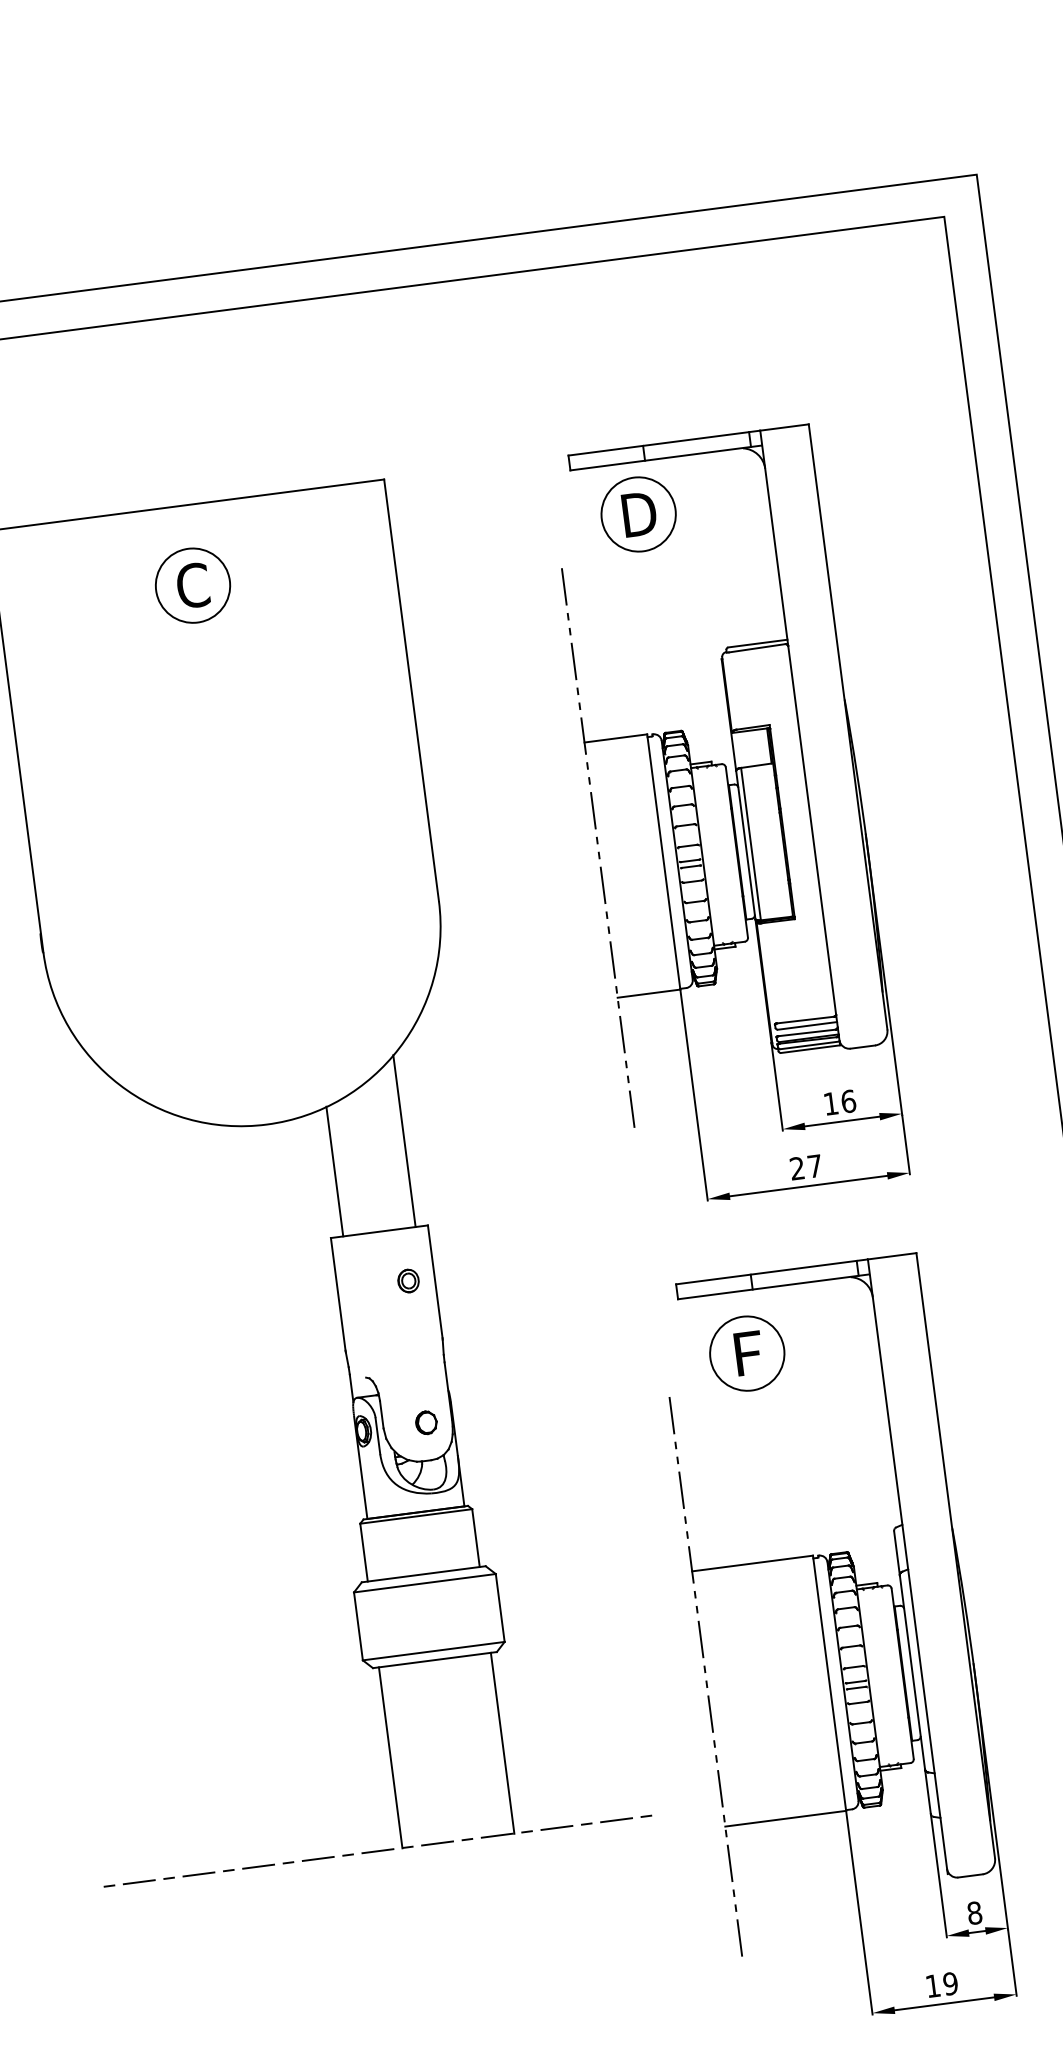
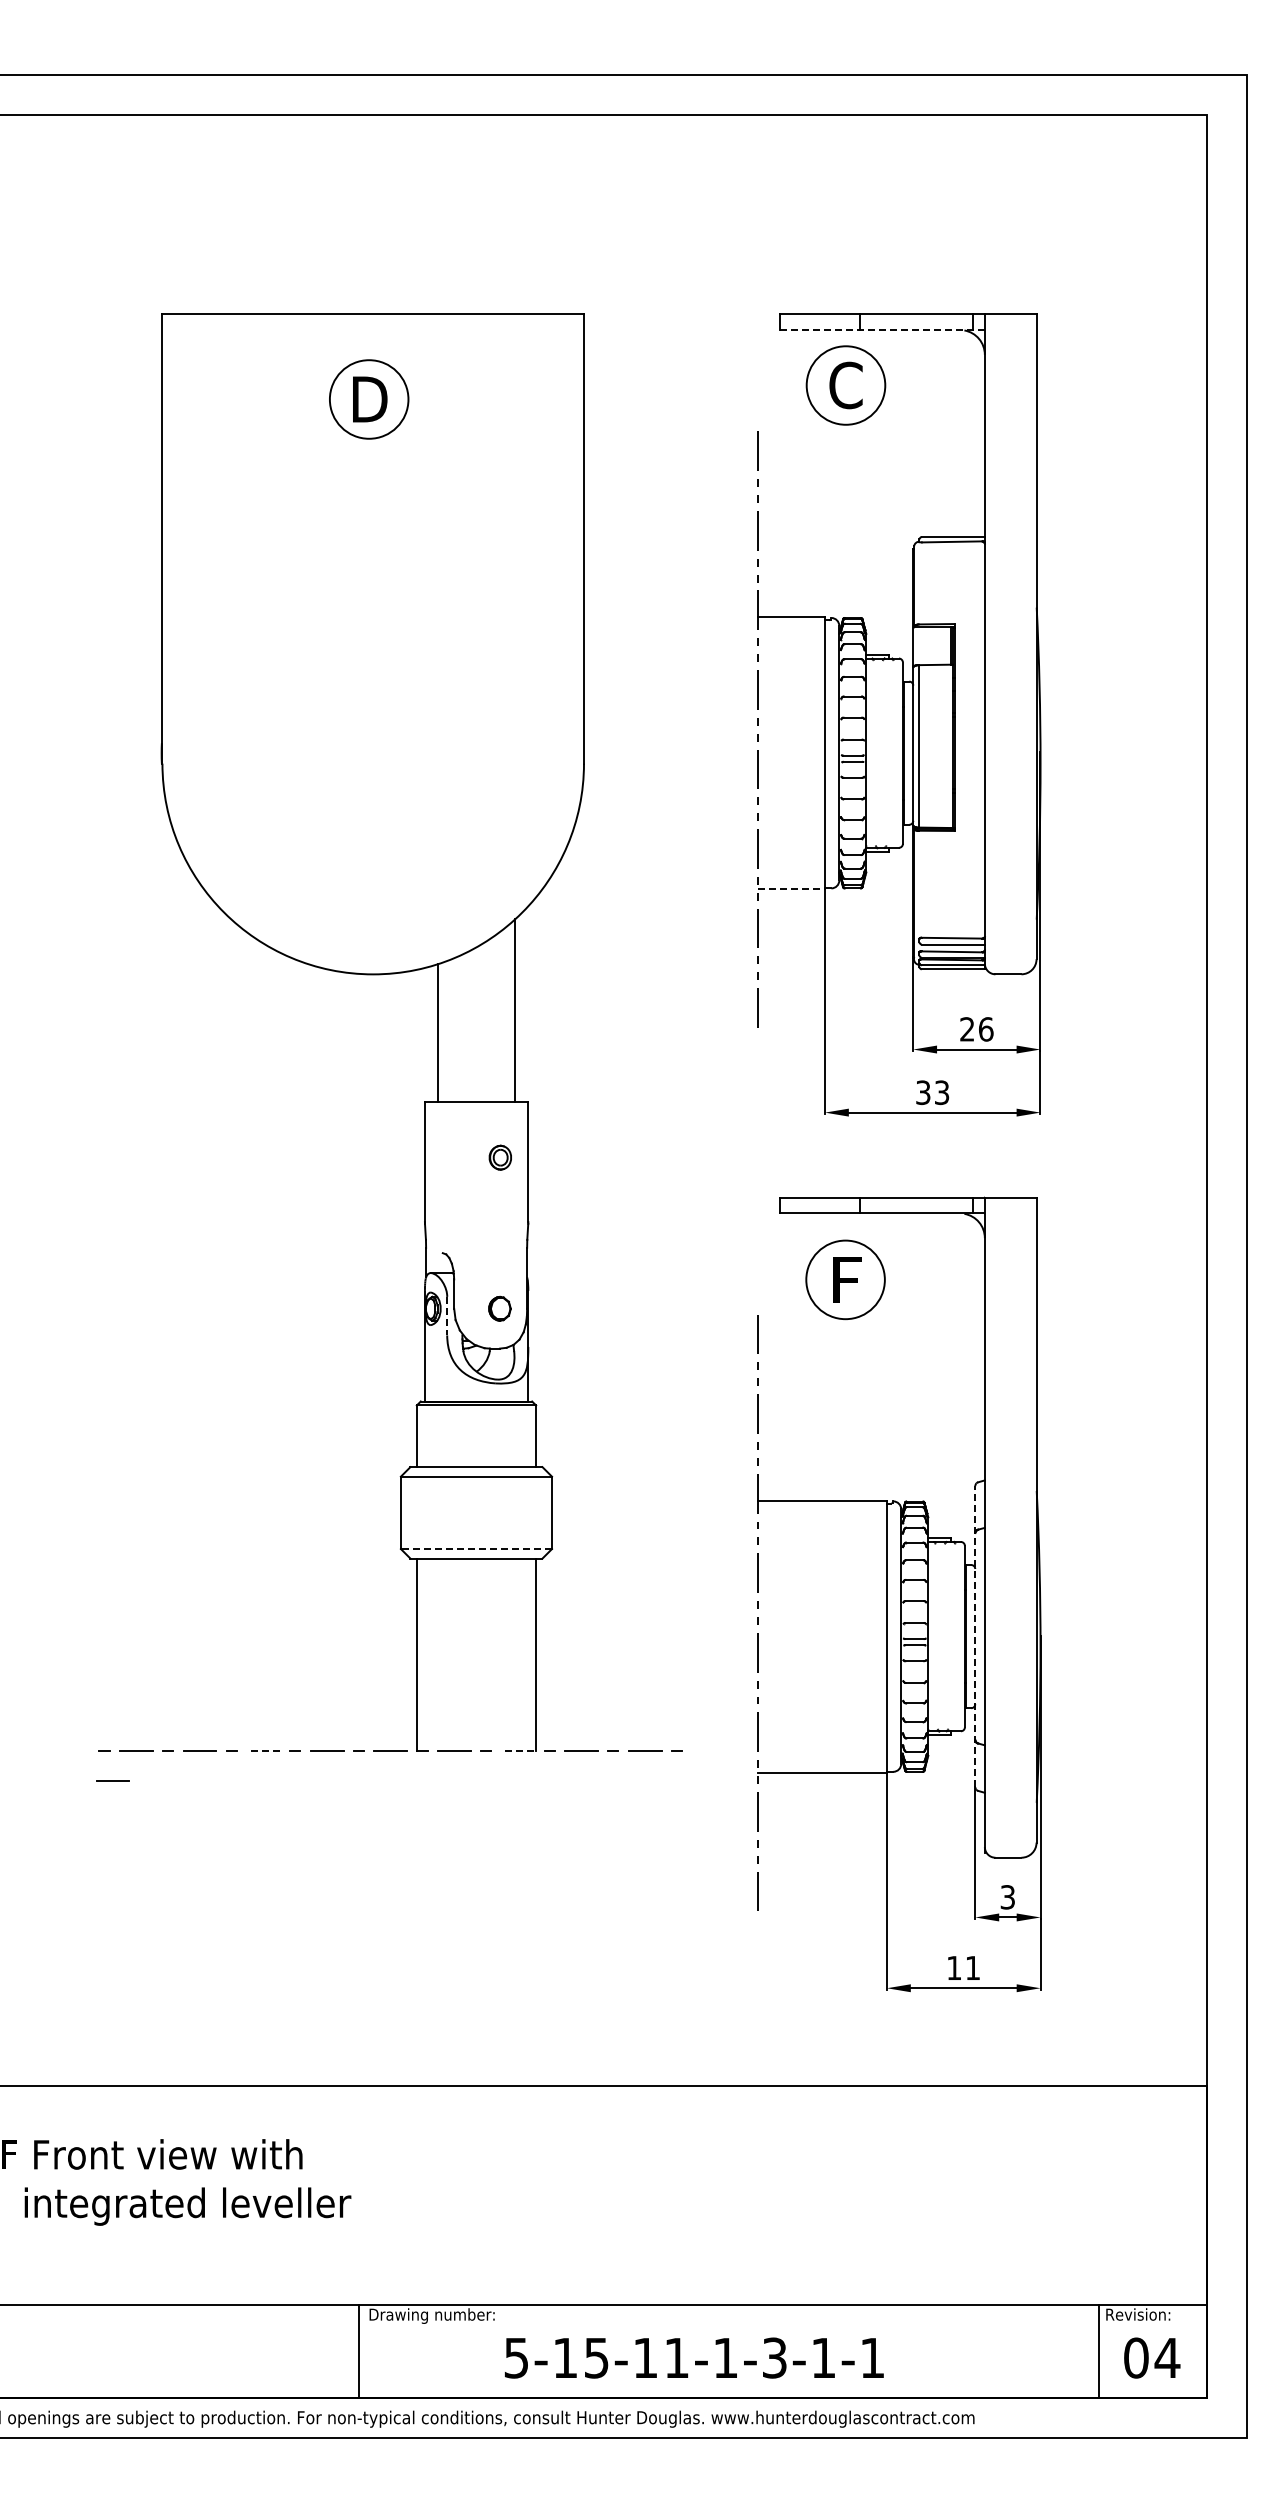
line: (666, 458) -> (882, 330), solid -> dashed
text: (639, 514) -> (846, 385), D -> C
text: (193, 585) -> (369, 399), C -> D
line: (649, 993) -> (792, 889), solid -> dashed
text: (831, 1103) -> (967, 1029), 16 -> 26
text: (805, 1167) -> (932, 1092), 27 -> 33
line: (378, 1436) -> (447, 1316), solid -> dashed
line: (433, 1651) -> (476, 1549), solid -> dashed
line: (912, 1672) -> (975, 1636), solid -> dashed
line: (496, 1836) -> (517, 1751), solid -> dashed
line: (258, 1867) -> (263, 1751), solid -> dashed
line: (120, 1912) -> (112, 1780), added
text: (974, 1913) -> (1007, 1897), 8 -> 3
text: (950, 1983) -> (972, 1967), 19 -> 11

